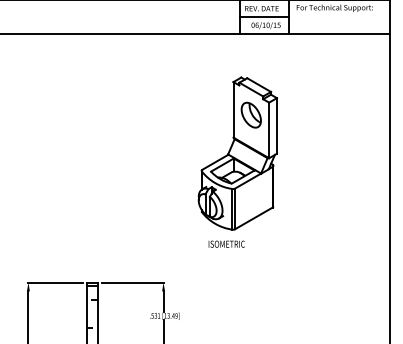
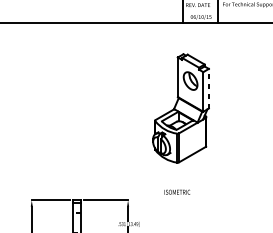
line: (264, 16) -> (200, 10), removed
line: (276, 125) -> (208, 88), solid -> dashed
text: (226, 243) -> (177, 191), moved

